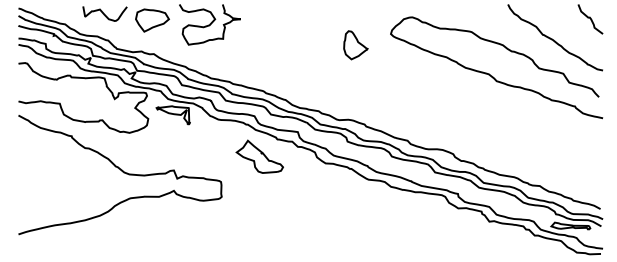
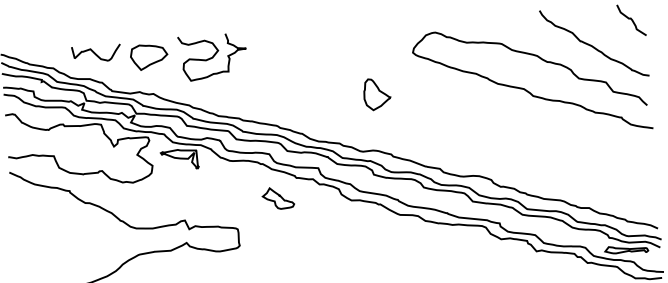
part: (355, 45) -> (376, 94), moved
part: (259, 156) -> (278, 198), size x0.6

